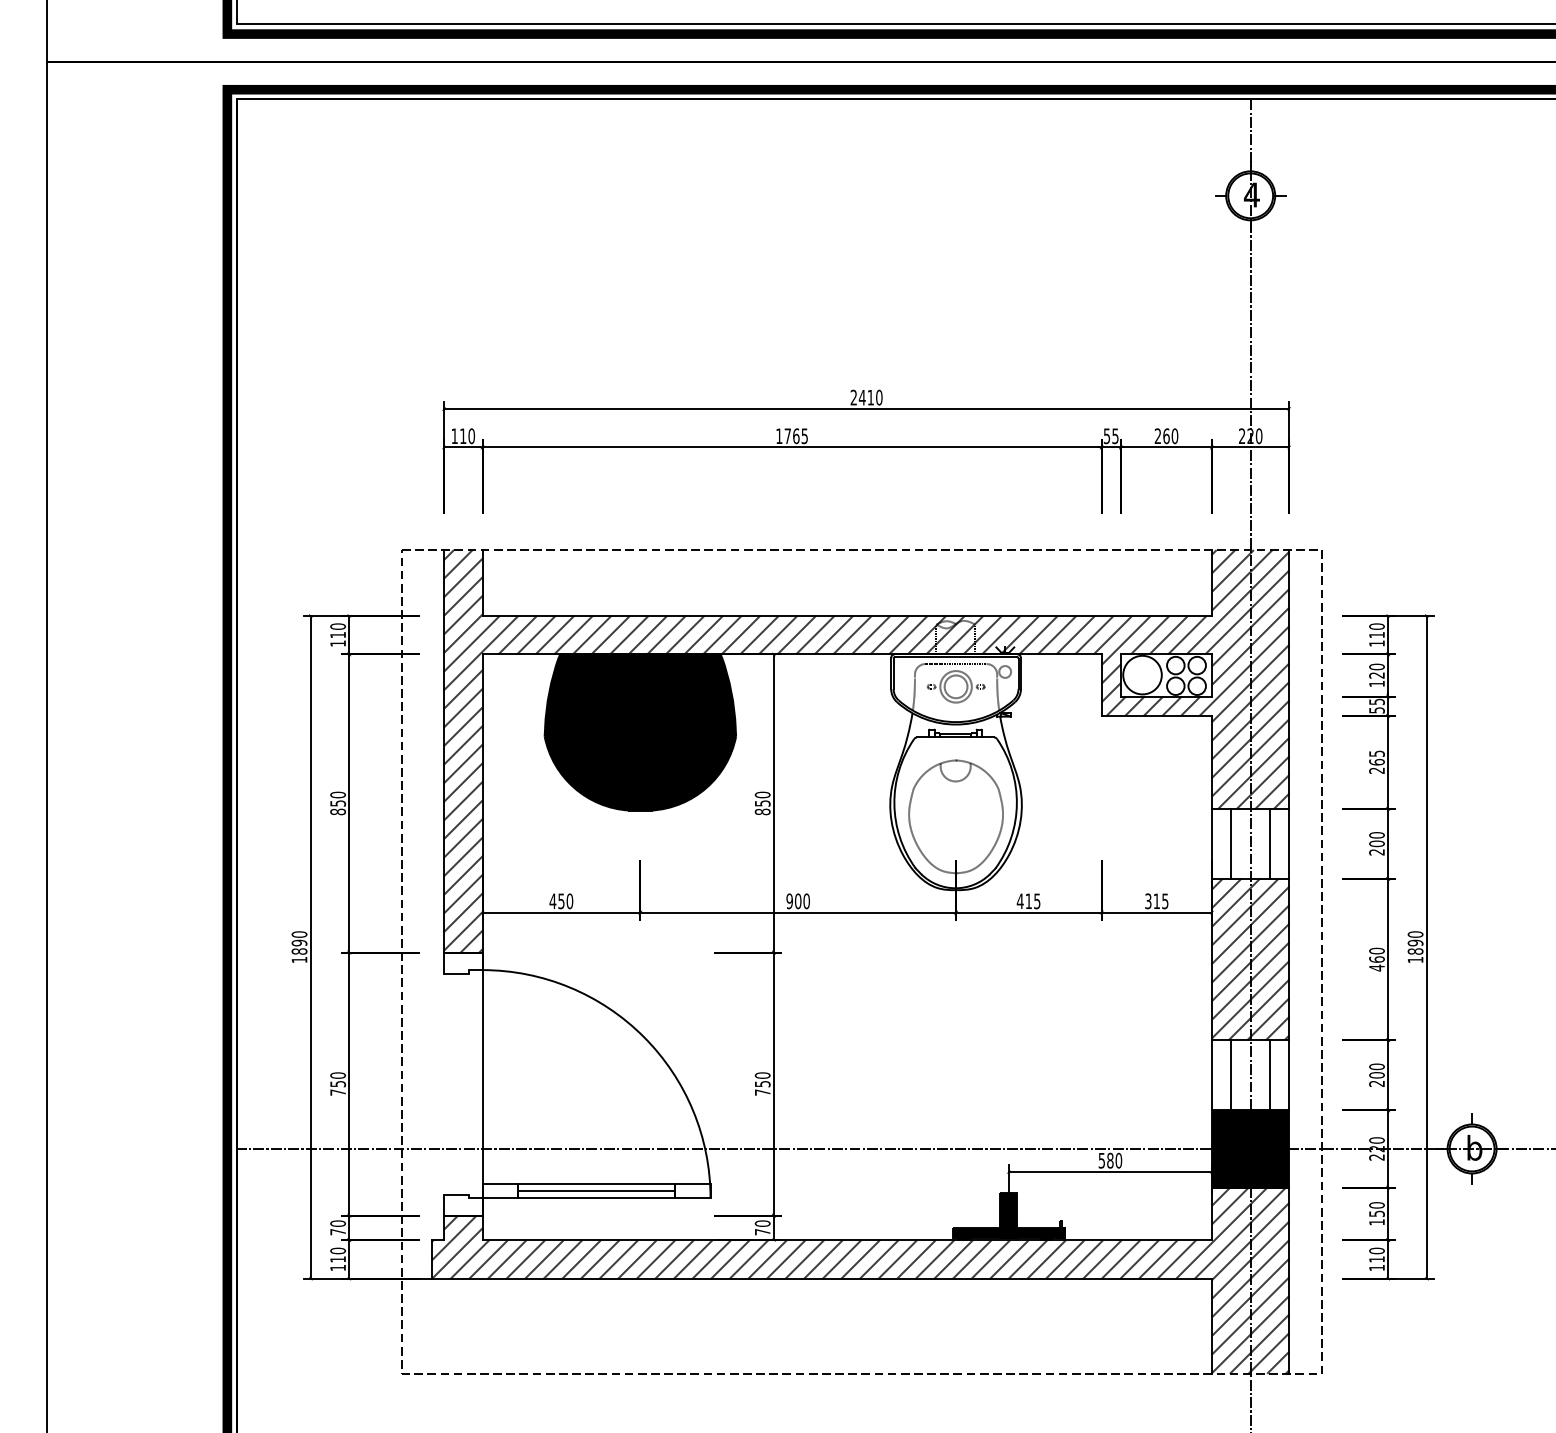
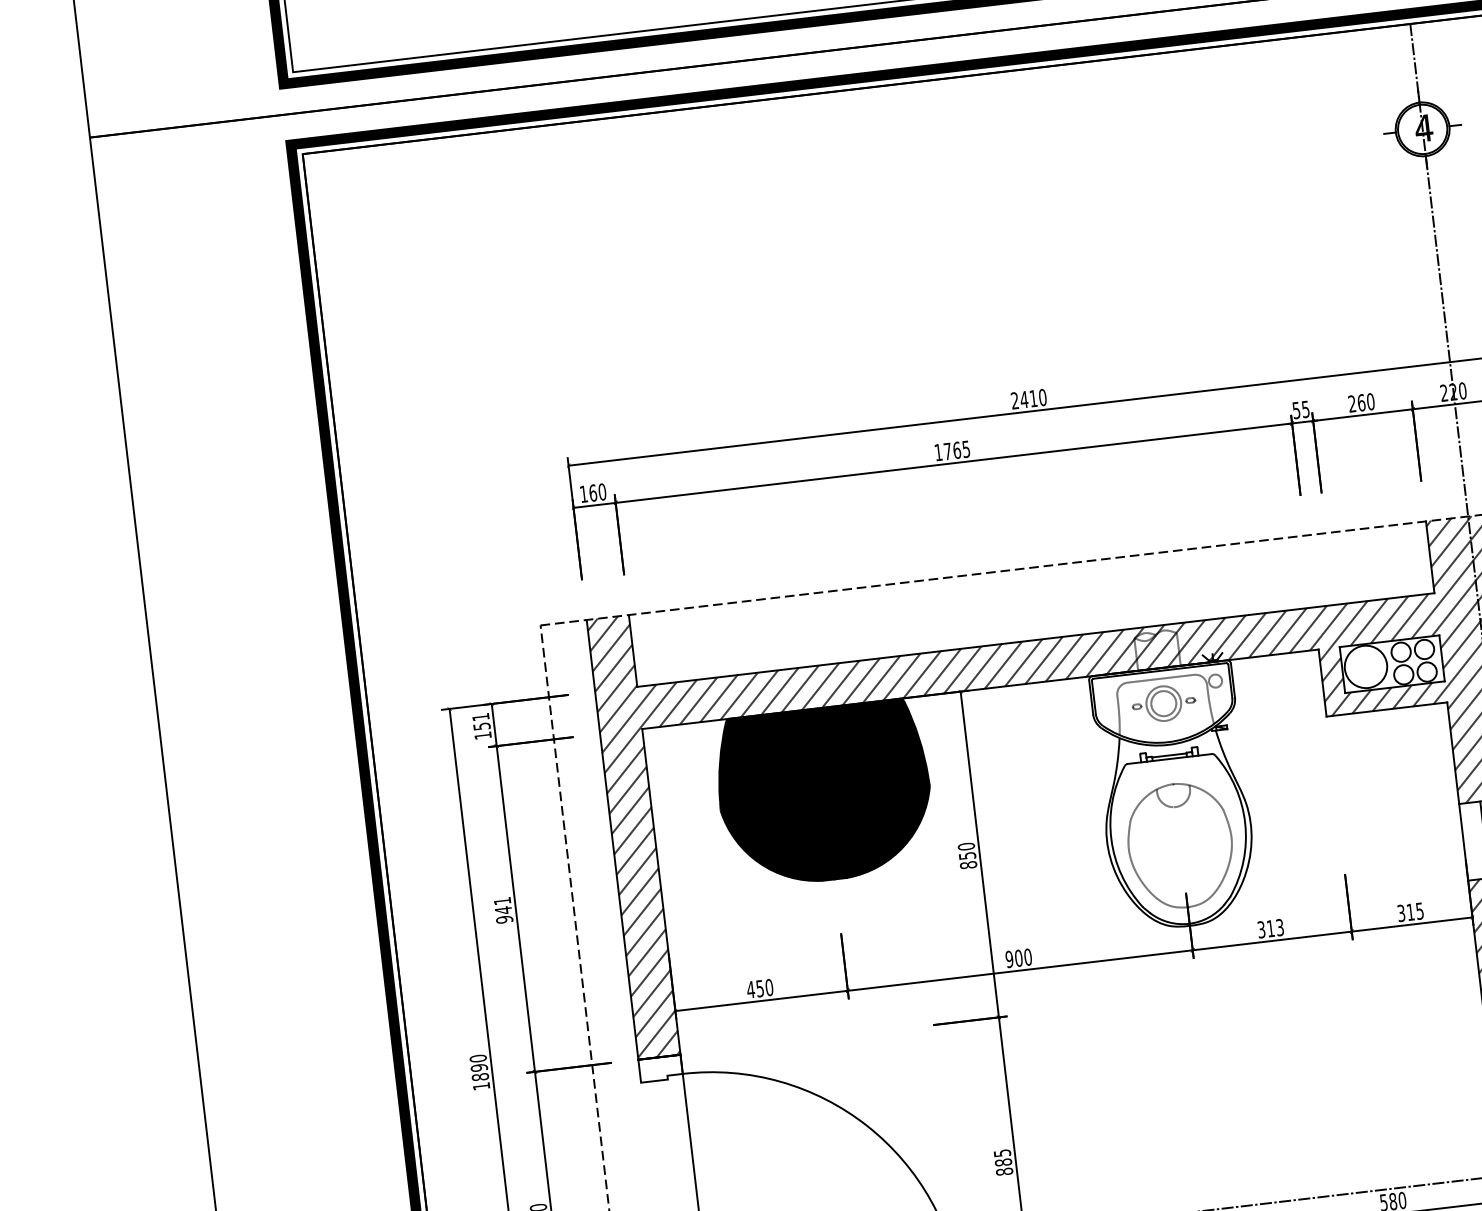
text: (463, 436) -> (593, 493), 110 -> 160
text: (338, 630) -> (481, 721), 110 -> 151
text: (338, 803) -> (504, 910), 850 -> 941
text: (1028, 901) -> (1270, 928), 415 -> 313
text: (762, 1083) -> (1003, 1161), 750 -> 885

